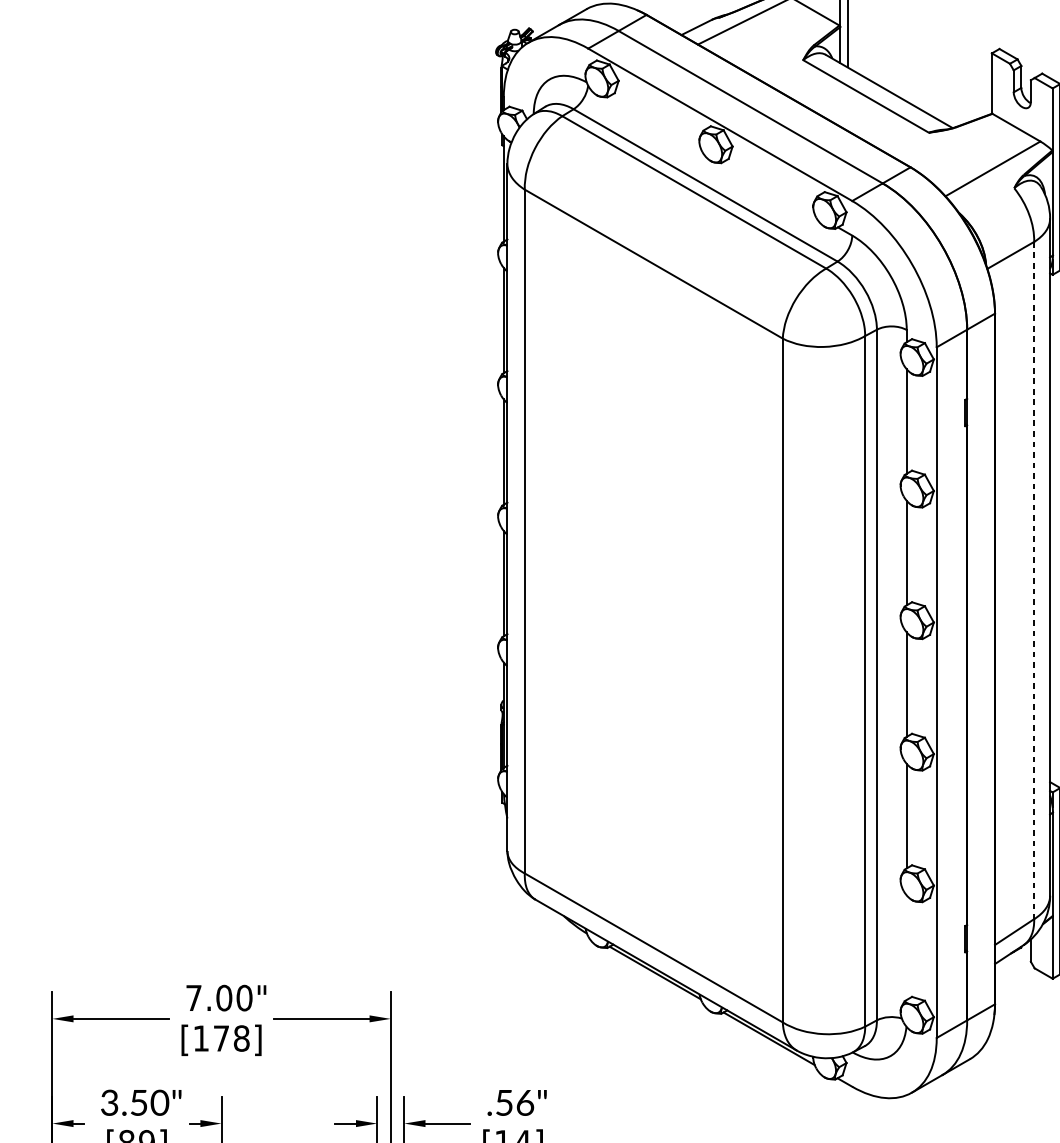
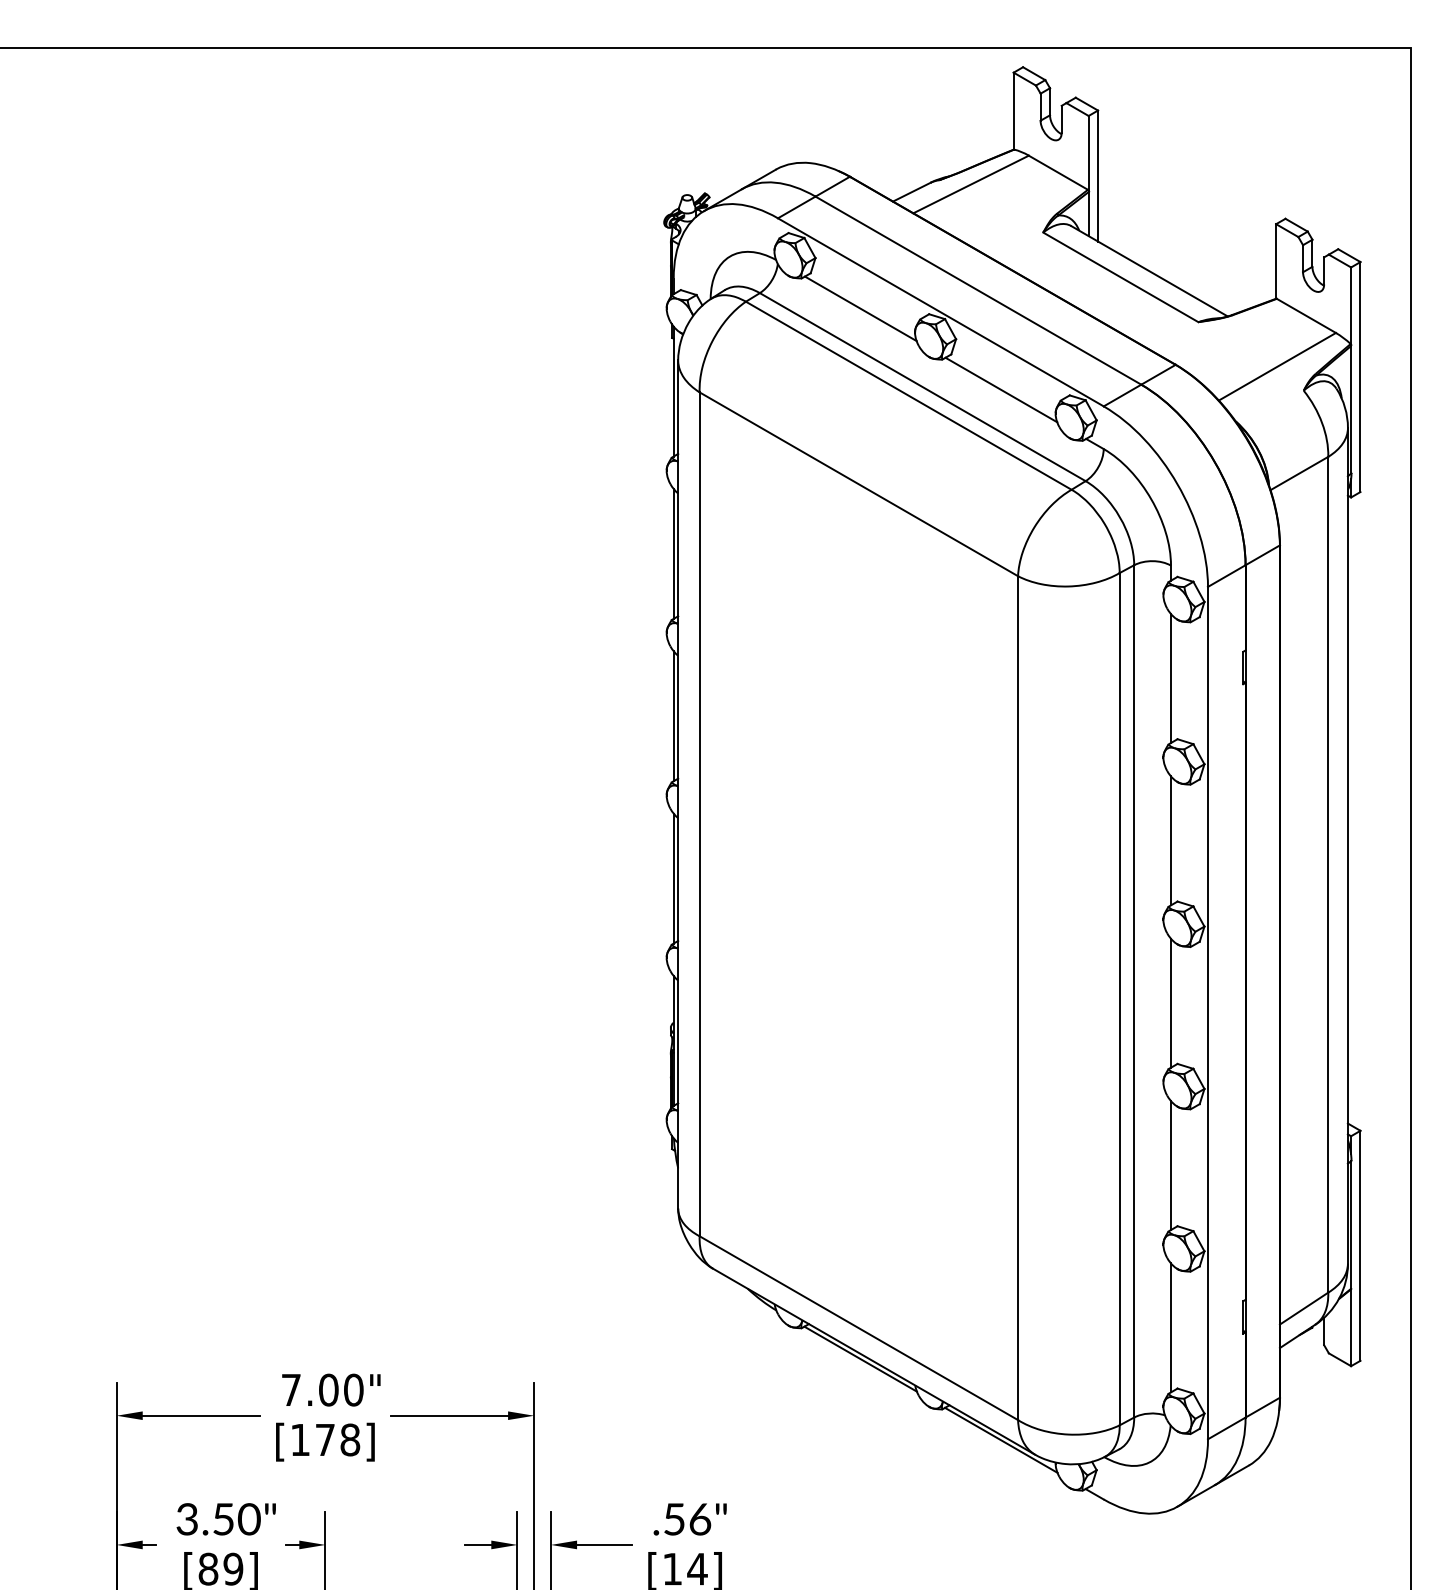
line: (655, 121) -> (860, 308), added
line: (769, 187) -> (1001, 389), added
line: (1034, 580) -> (1328, 874), dashed -> solid
line: (906, 947) -> (1170, 1327), added

